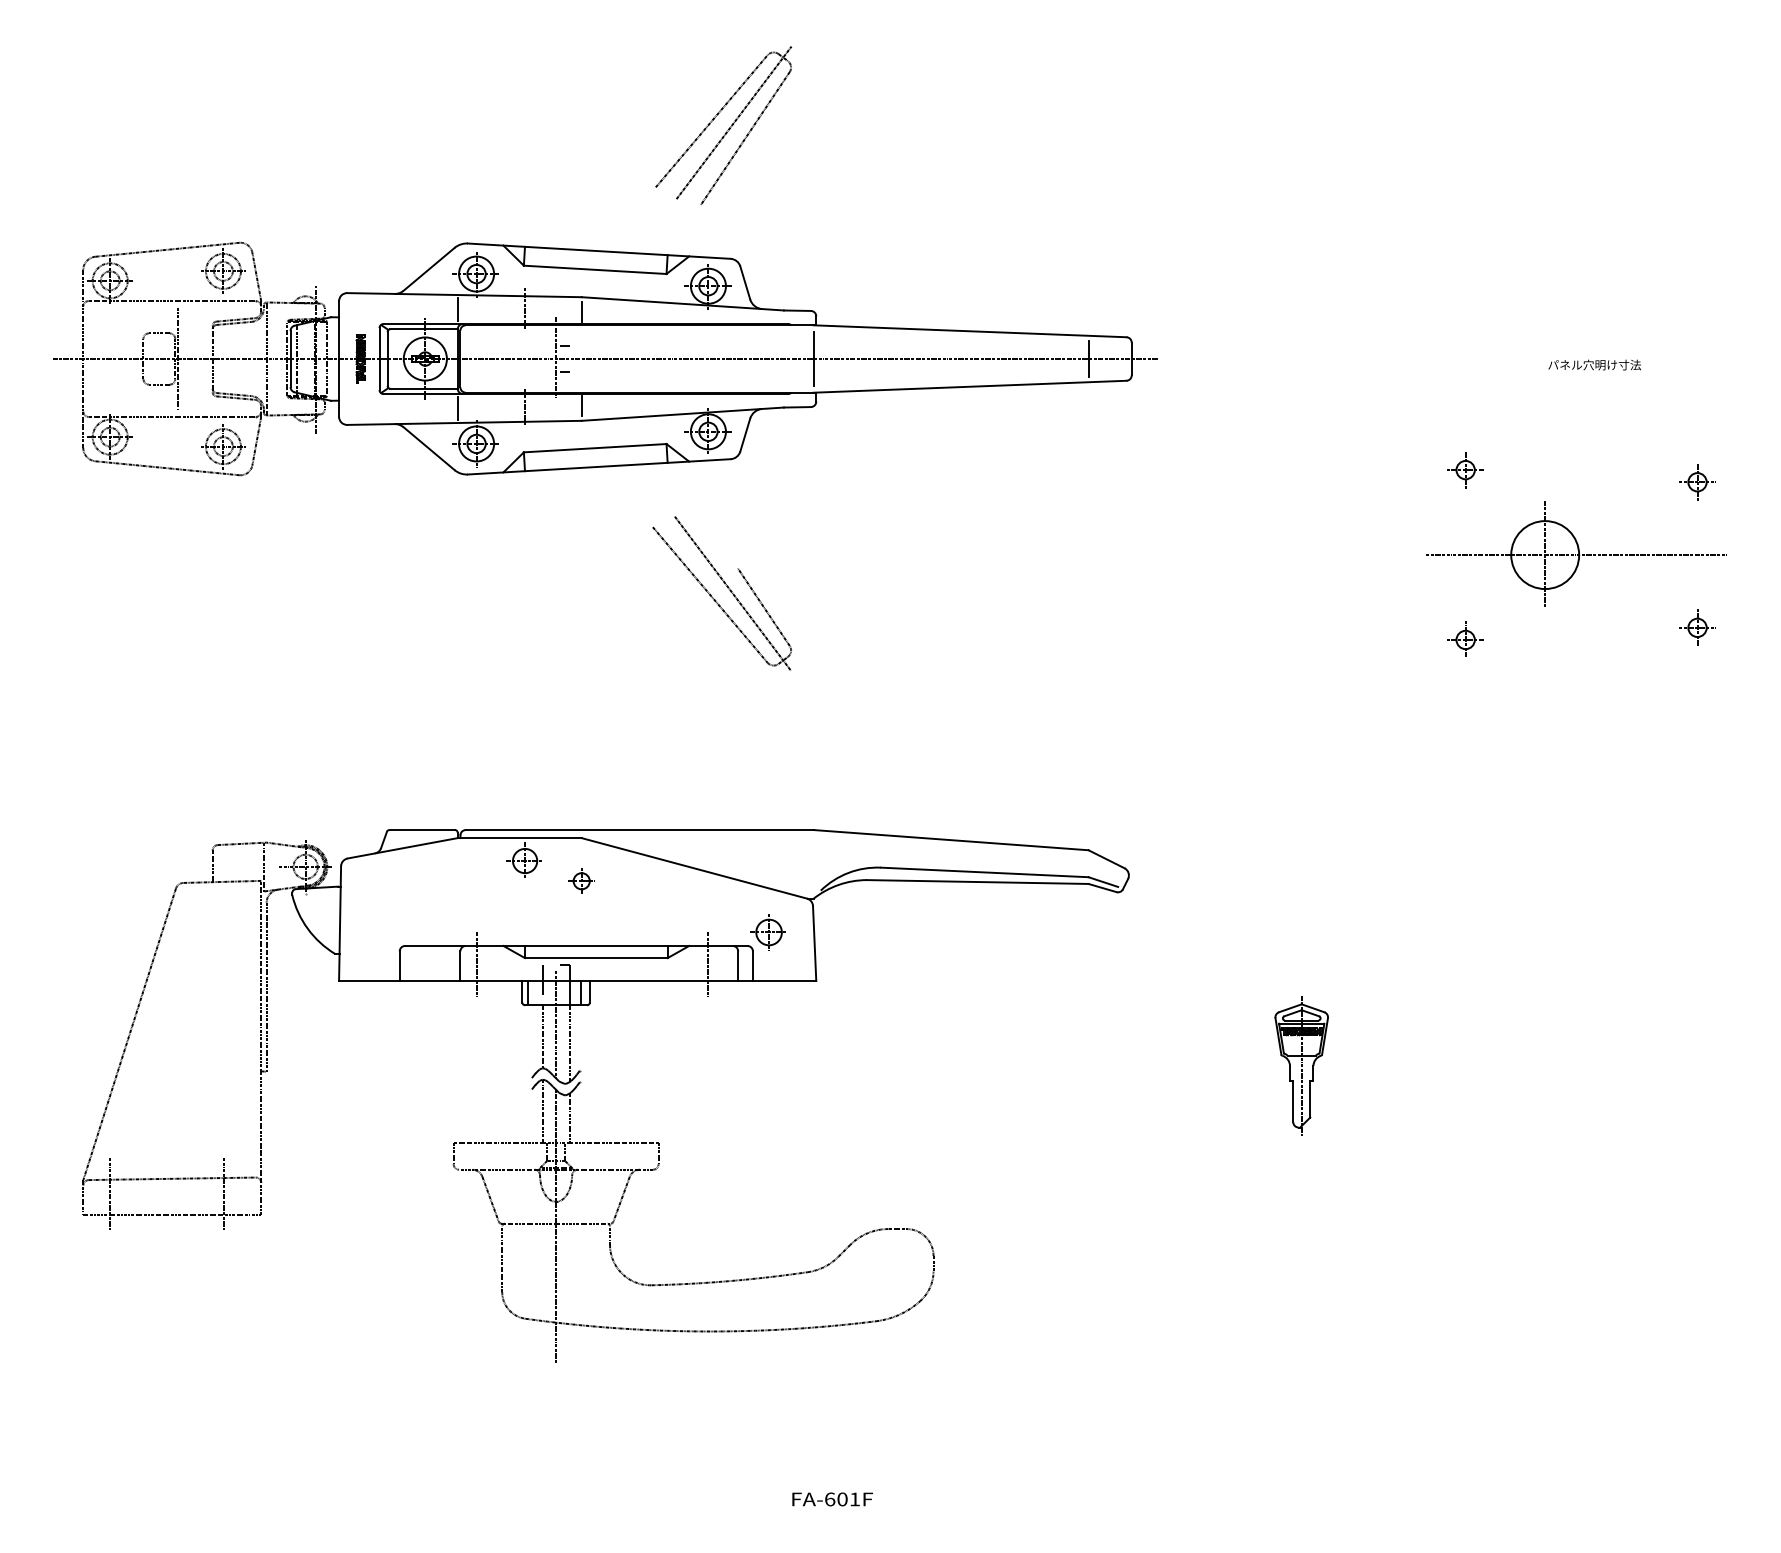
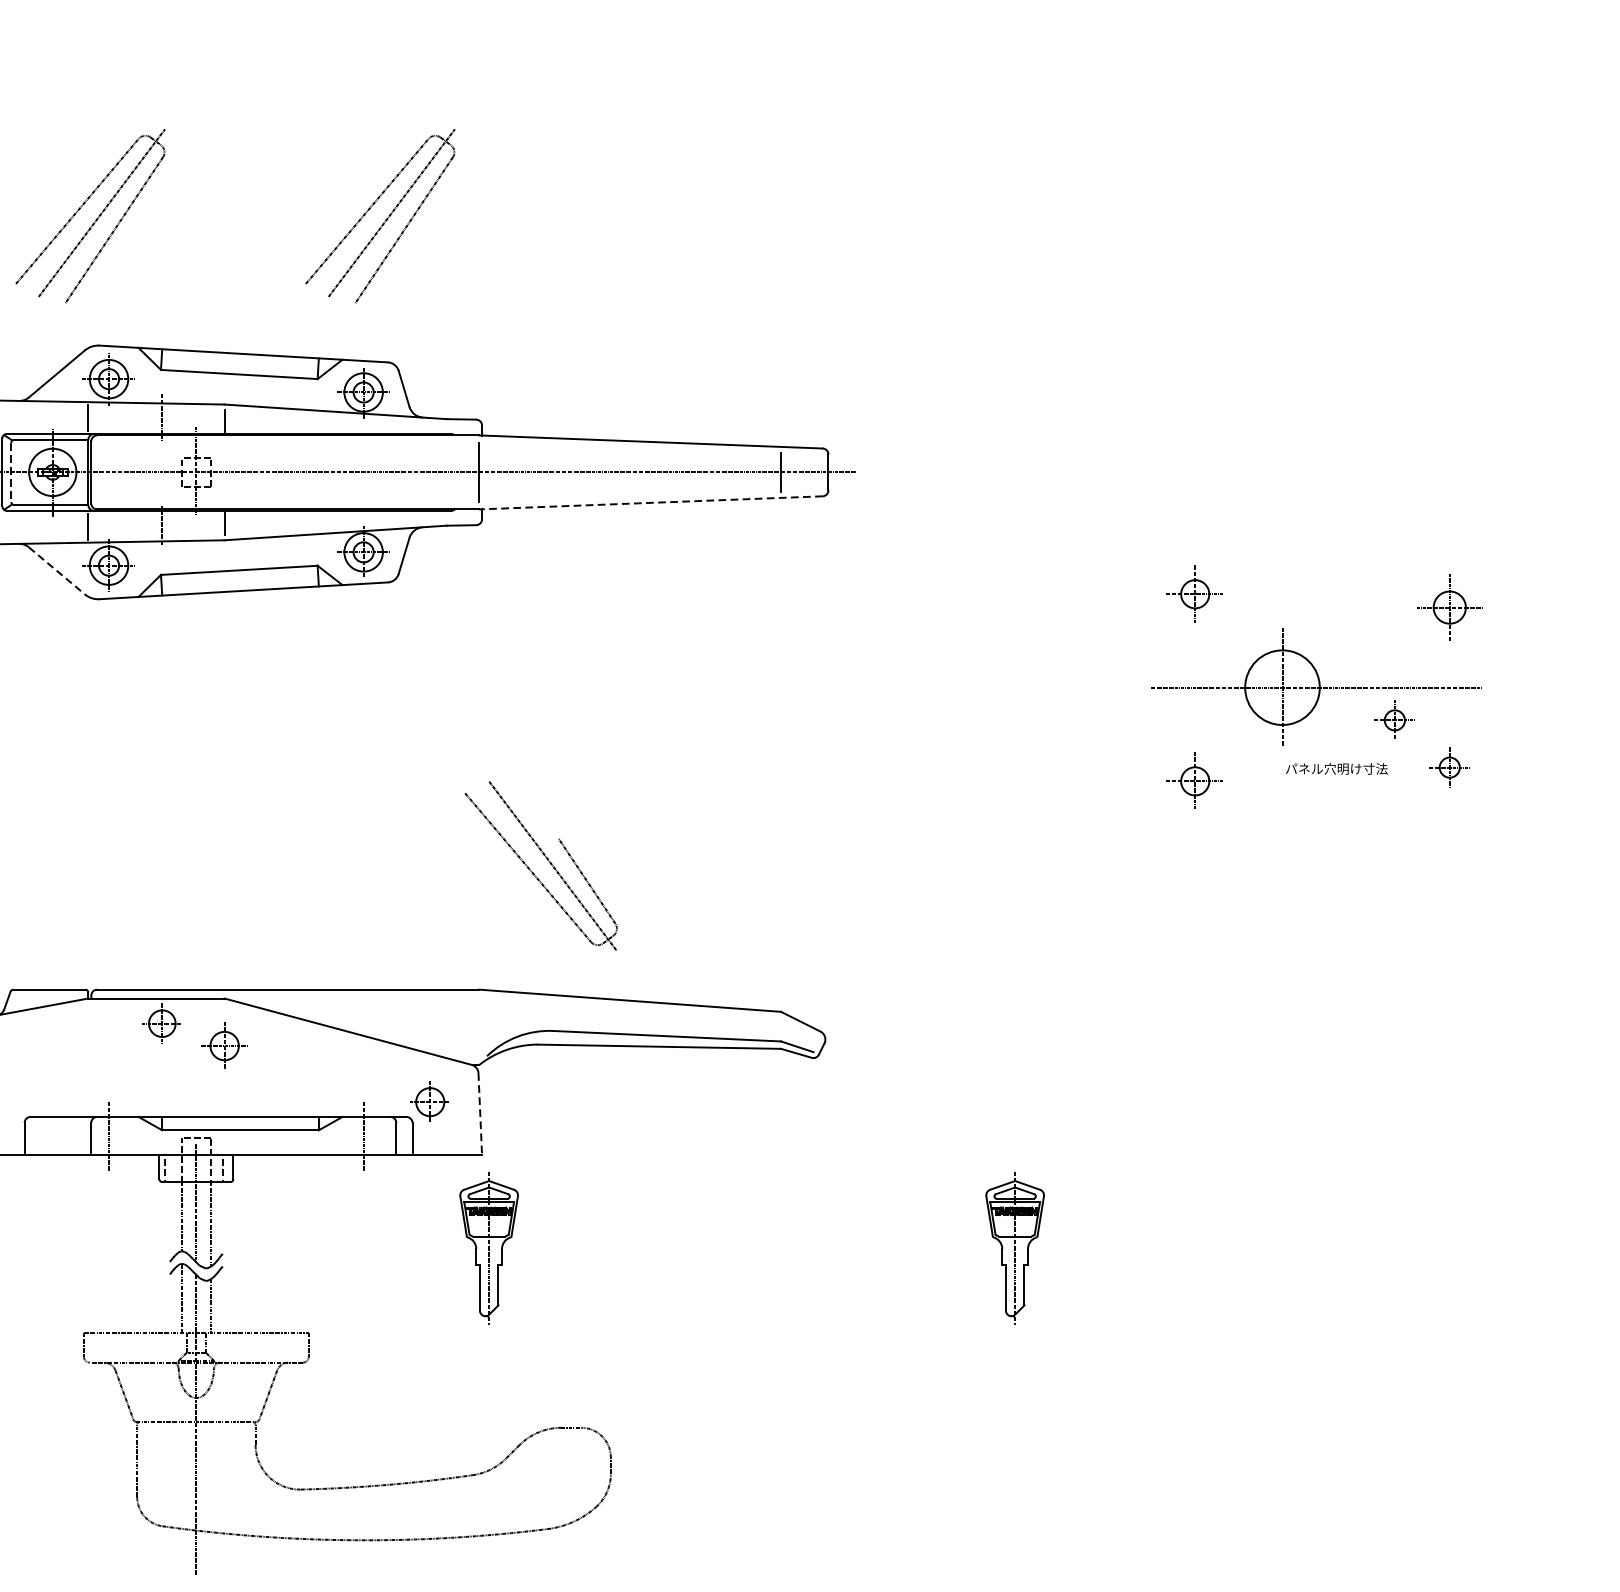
part: (459, 125) -> (90, 215), added
line: (387, 359) -> (11, 472), solid -> dashed
text: (1594, 364) -> (1336, 768), moved
line: (970, 386) -> (651, 502), solid -> dashed
line: (429, 449) -> (57, 571), solid -> dashed
part: (1465, 470) -> (1194, 594), size x1.4
part: (1697, 482) -> (1449, 608), size x1.6
part: (1647, 584) -> (1394, 720), added
part: (727, 588) -> (547, 860), moved
part: (1465, 638) -> (1194, 779), size x1.4
part: (581, 880) -> (224, 1045), size x1.6
line: (814, 943) -> (480, 1114), solid -> dashed
part: (822, 1065) -> (488, 1248), added

